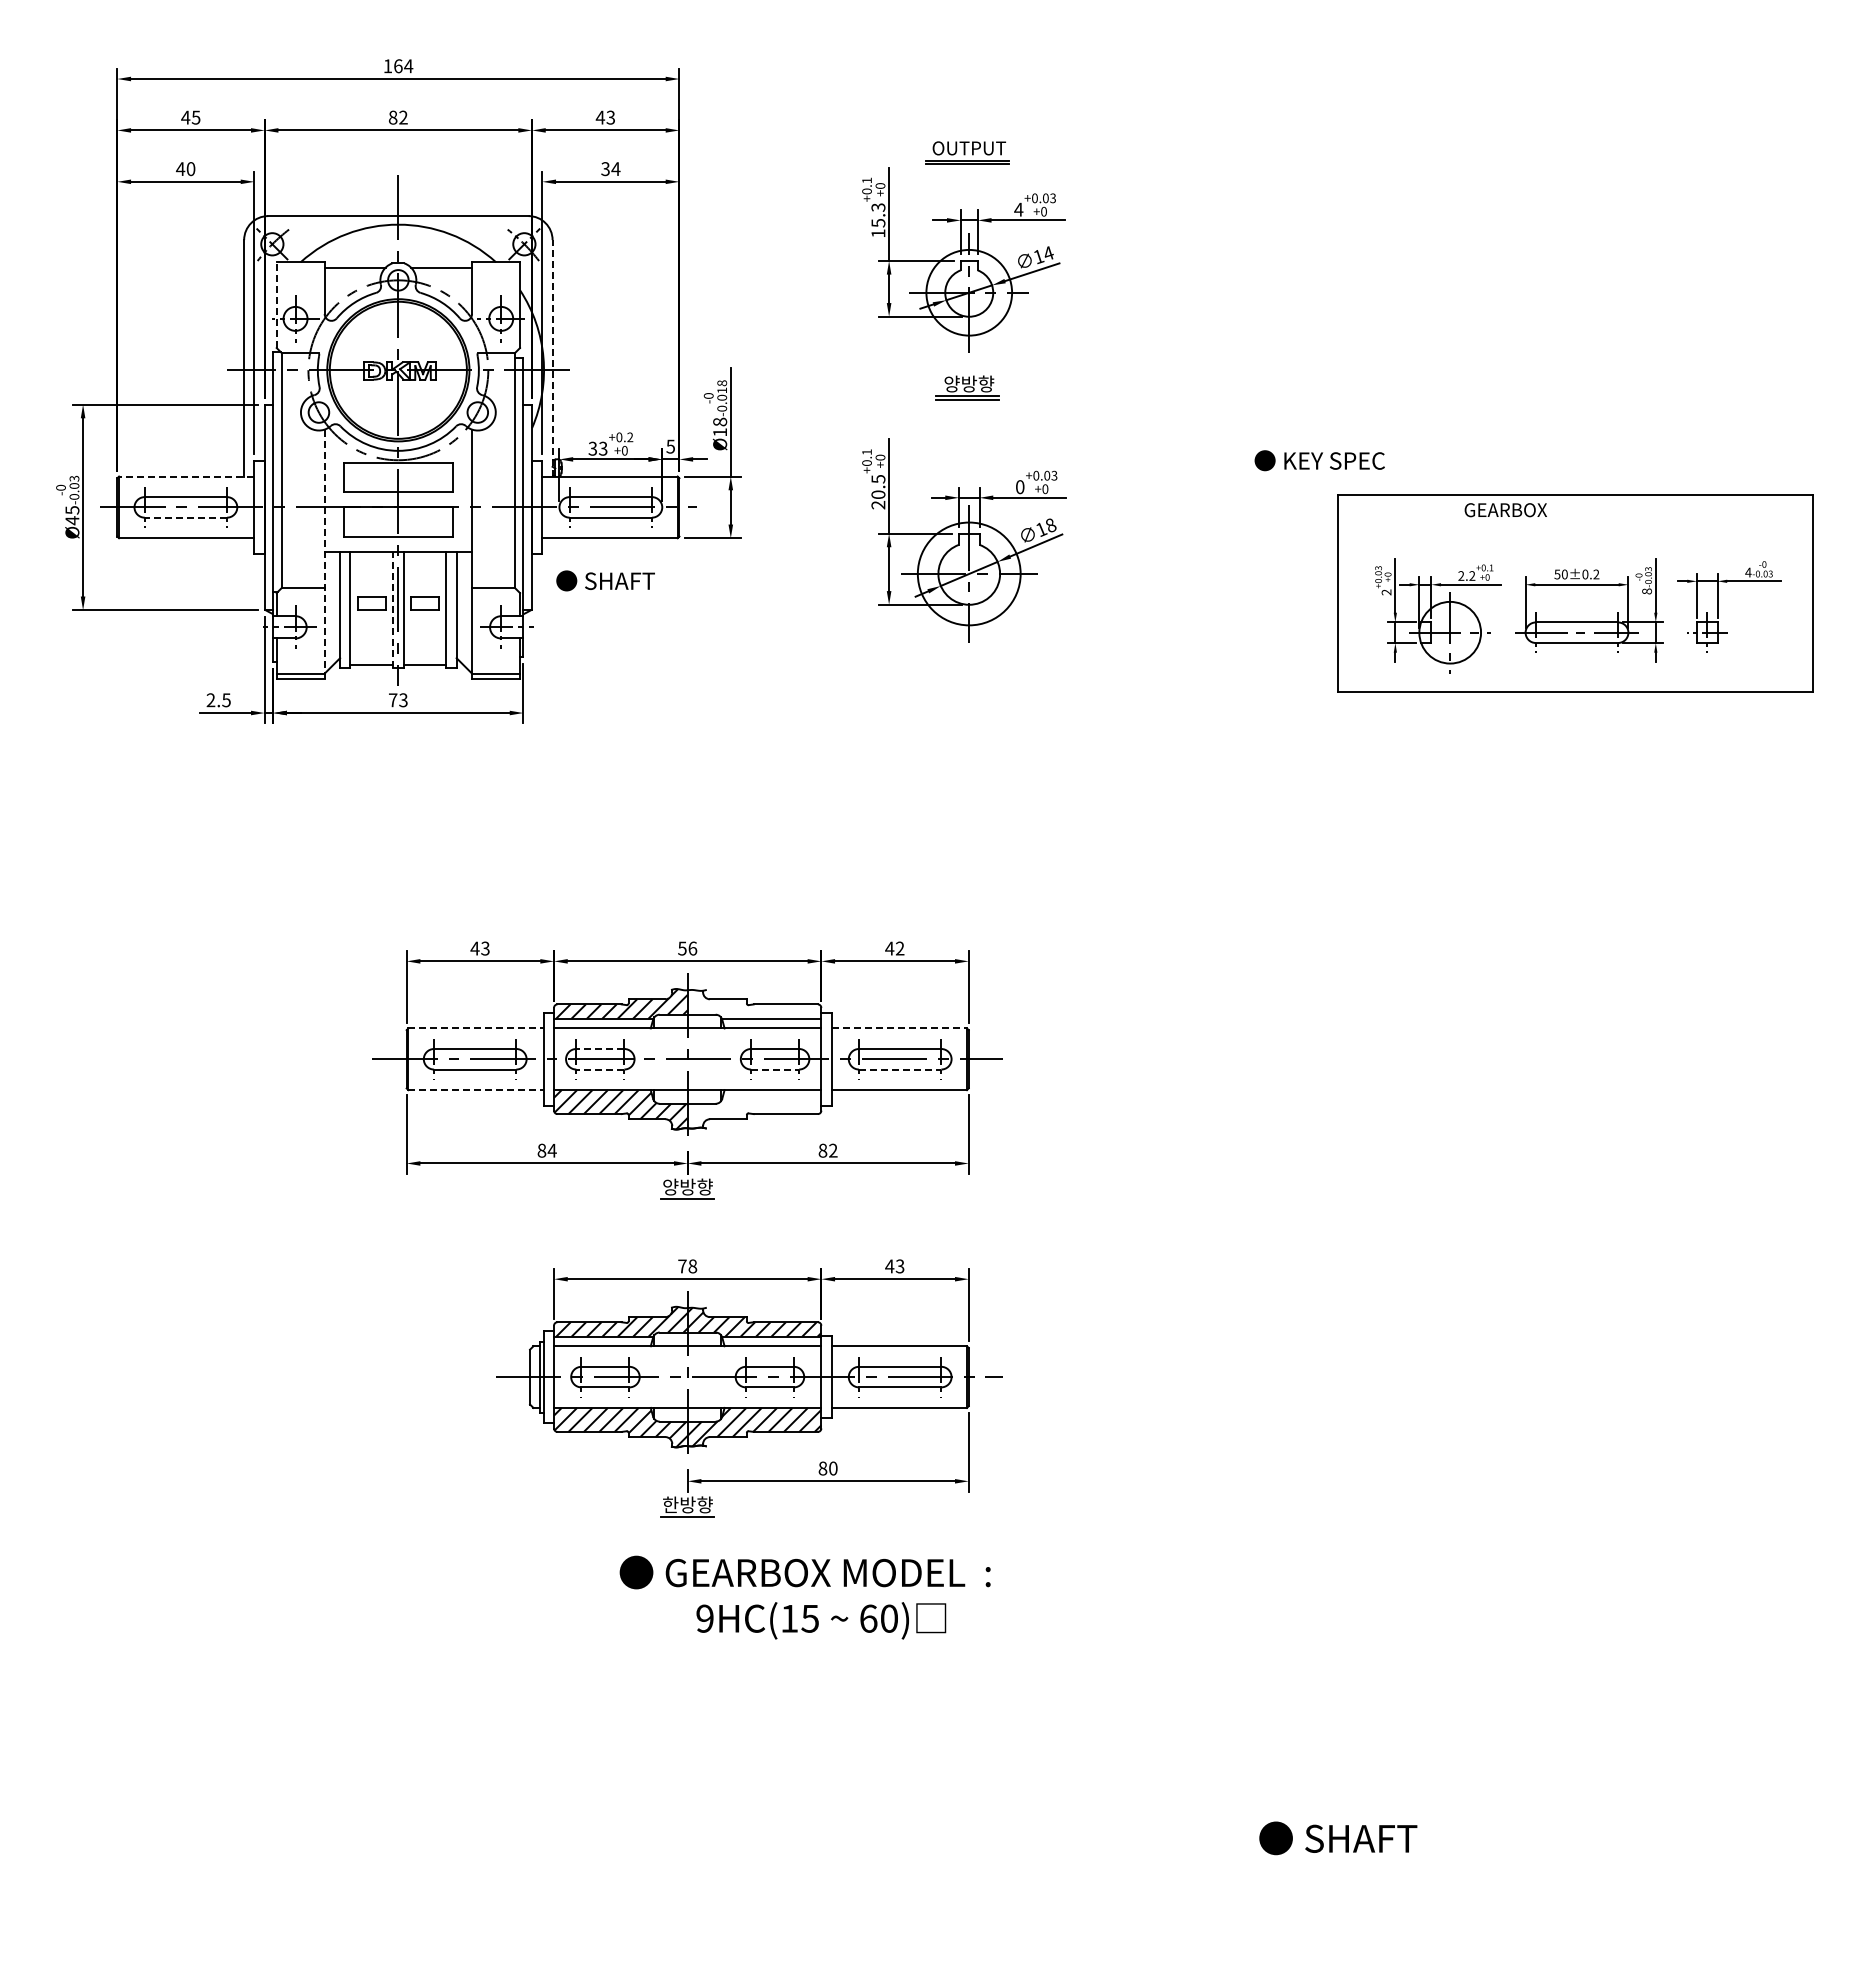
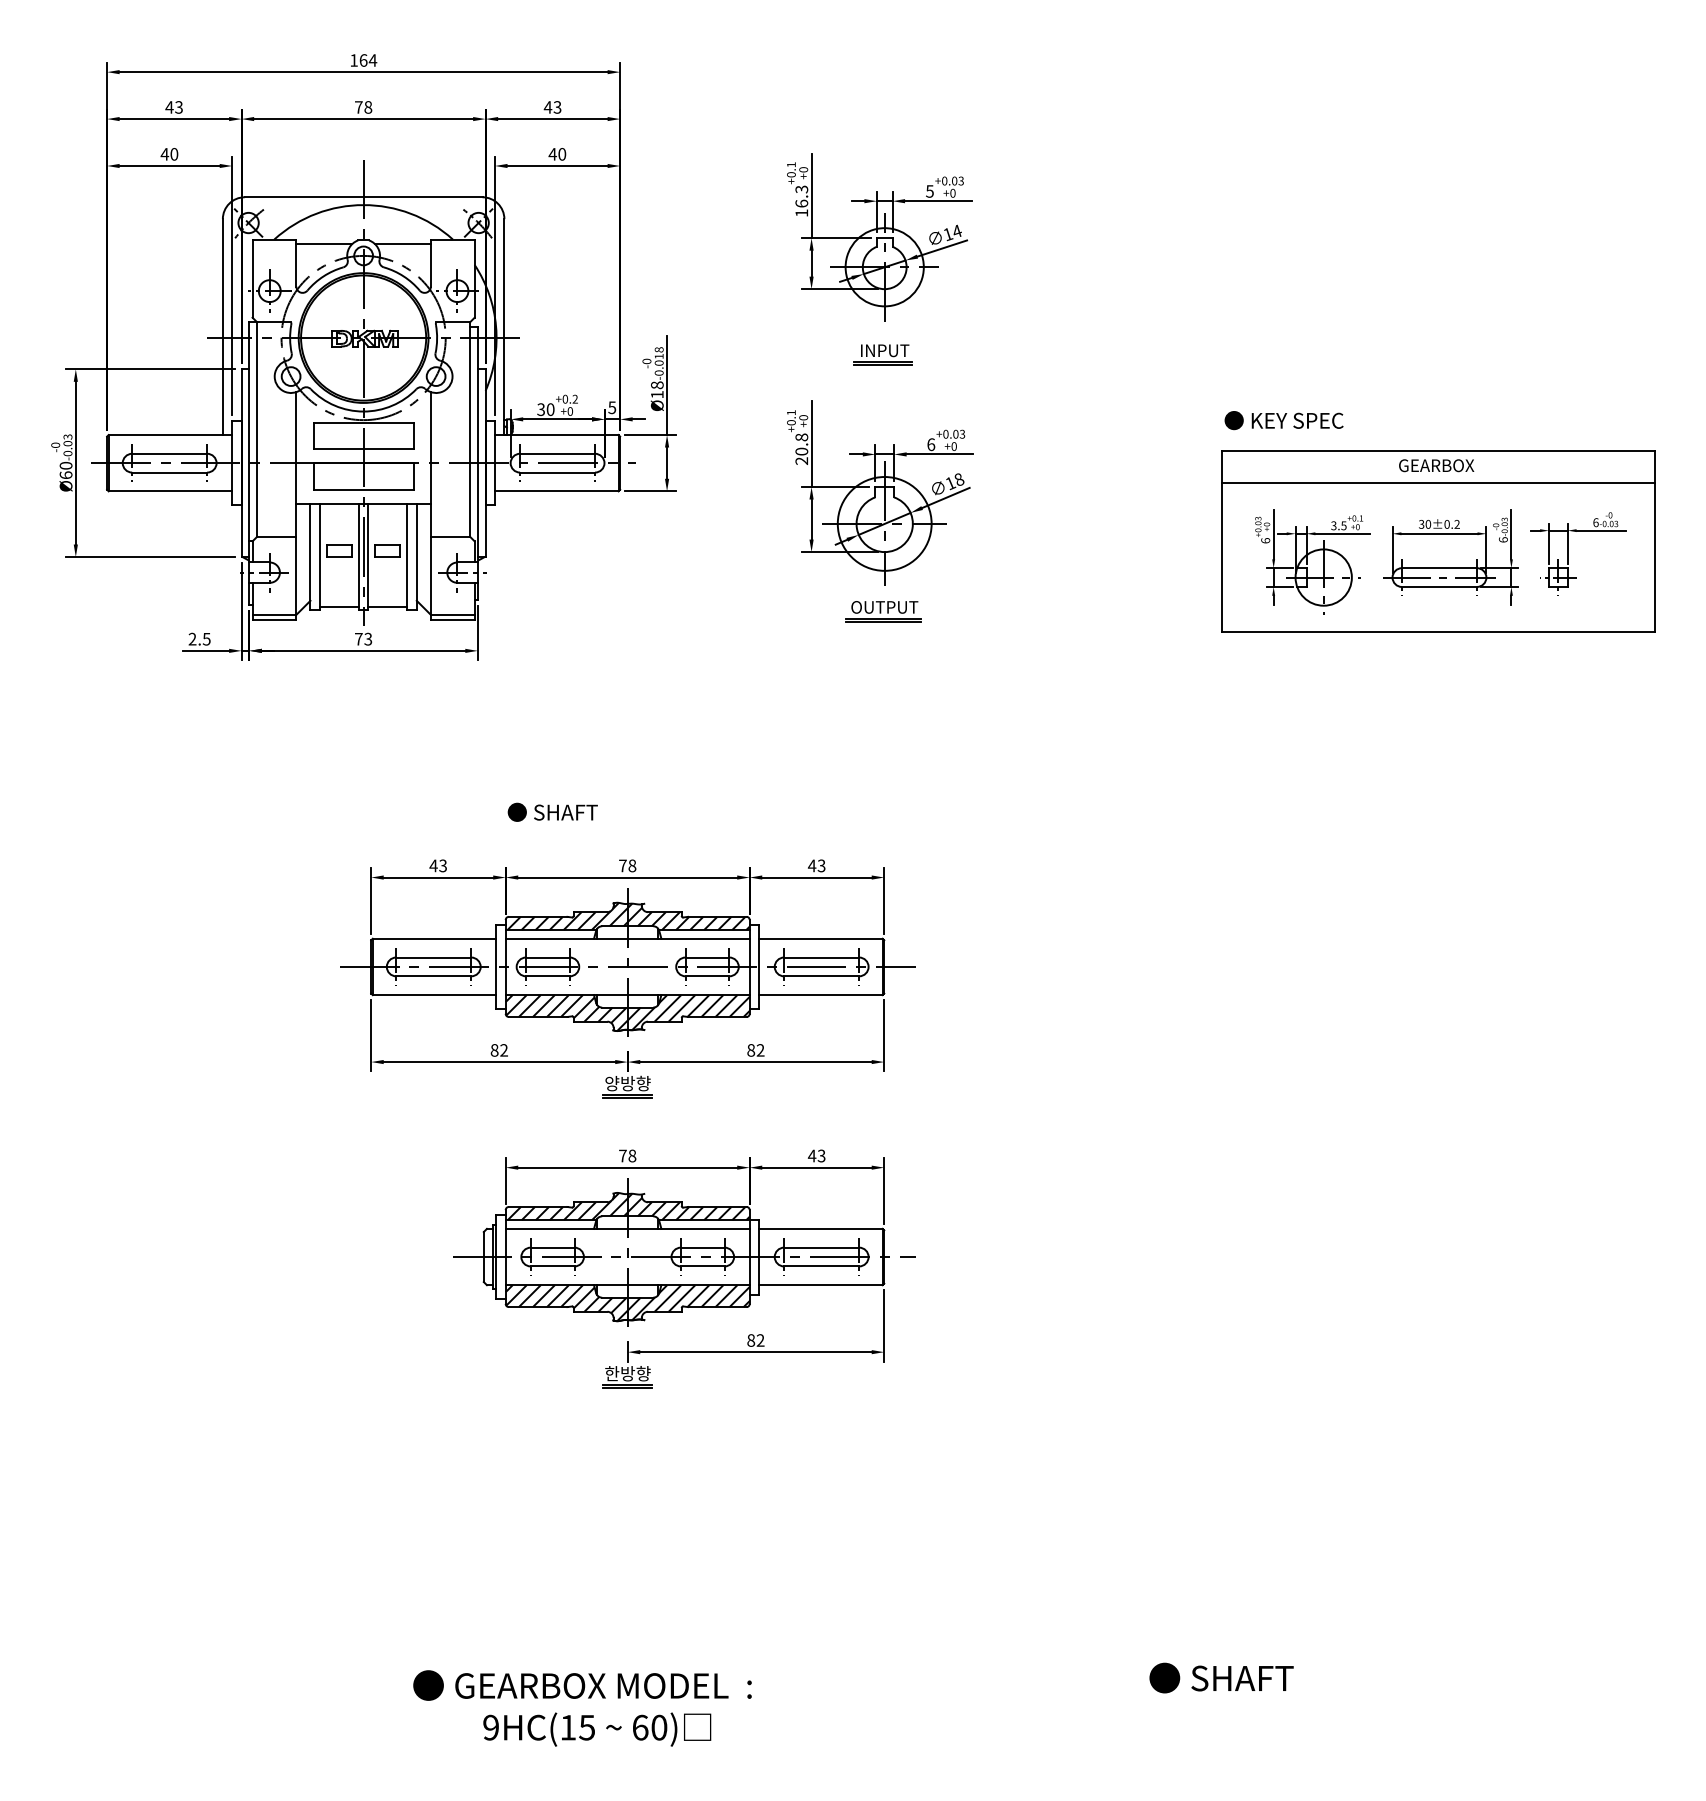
text: (196, 116) -> (179, 106), 45 -> 43
text: (397, 117) -> (362, 107), 82 -> 78
part: (967, 152) -> (883, 611), moved
text: (610, 169) -> (557, 154), 34 -> 40
text: (1018, 209) -> (929, 191), 4 -> 5
text: (878, 222) -> (801, 203), 15.3 -> 16.3
line: (276, 305) -> (252, 278), dashed -> solid
line: (552, 357) -> (504, 326), dashed -> solid
text: (969, 383) -> (884, 350), 양방향 -> INPUT
text: (603, 448) -> (550, 409), 33 -> 30
text: (1319, 460) -> (1283, 420), moved
line: (186, 476) -> (170, 434), dashed -> solid
text: (878, 478) -> (801, 436), 20.5 -> 20.8
text: (1020, 486) -> (931, 444), 0 -> 6
text: (1505, 510) -> (1436, 466), moved
text: (72, 515) -> (66, 470), Ø45 -> Ø60
line: (185, 517) -> (169, 472), dashed -> solid
line: (1575, 528) -> (1438, 482), added
line: (324, 554) -> (296, 506), dashed -> solid
text: (1748, 572) -> (1596, 522), 4 -> 6
text: (1557, 573) -> (1421, 523), 50 -> 30
text: (1466, 575) -> (1338, 525), 2.2 -> 3.5
text: (605, 580) -> (552, 811), moved
text: (1646, 591) -> (1502, 539), 8 -> 6
text: (1386, 592) -> (1265, 540), 2 -> 6
line: (393, 609) -> (359, 556), dashed -> solid
text: (687, 948) -> (627, 865), 56 -> 78
text: (899, 948) -> (821, 865), 42 -> 43
hatch: (754, 1003) -> (688, 916), added
line: (476, 1028) -> (434, 938), dashed -> solid
line: (899, 1028) -> (821, 938), dashed -> solid
line: (600, 1049) -> (548, 958), dashed -> solid
line: (600, 1069) -> (548, 976), dashed -> solid
line: (775, 1069) -> (707, 976), dashed -> solid
line: (900, 1069) -> (821, 976), dashed -> solid
line: (476, 1090) -> (434, 995), dashed -> solid
hatch: (754, 1109) -> (688, 1012), added
text: (551, 1150) -> (503, 1050), 84 -> 82
line: (687, 1202) -> (627, 1097), added
text: (833, 1468) -> (760, 1340), 80 -> 82
line: (687, 1520) -> (627, 1387), added
text: (804, 1597) -> (581, 1708), moved

